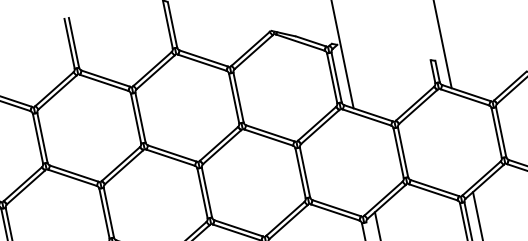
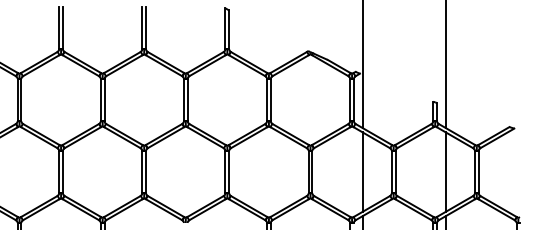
line: (461, 139) -> (445, 171), added
line: (363, 159) -> (362, 171), added

